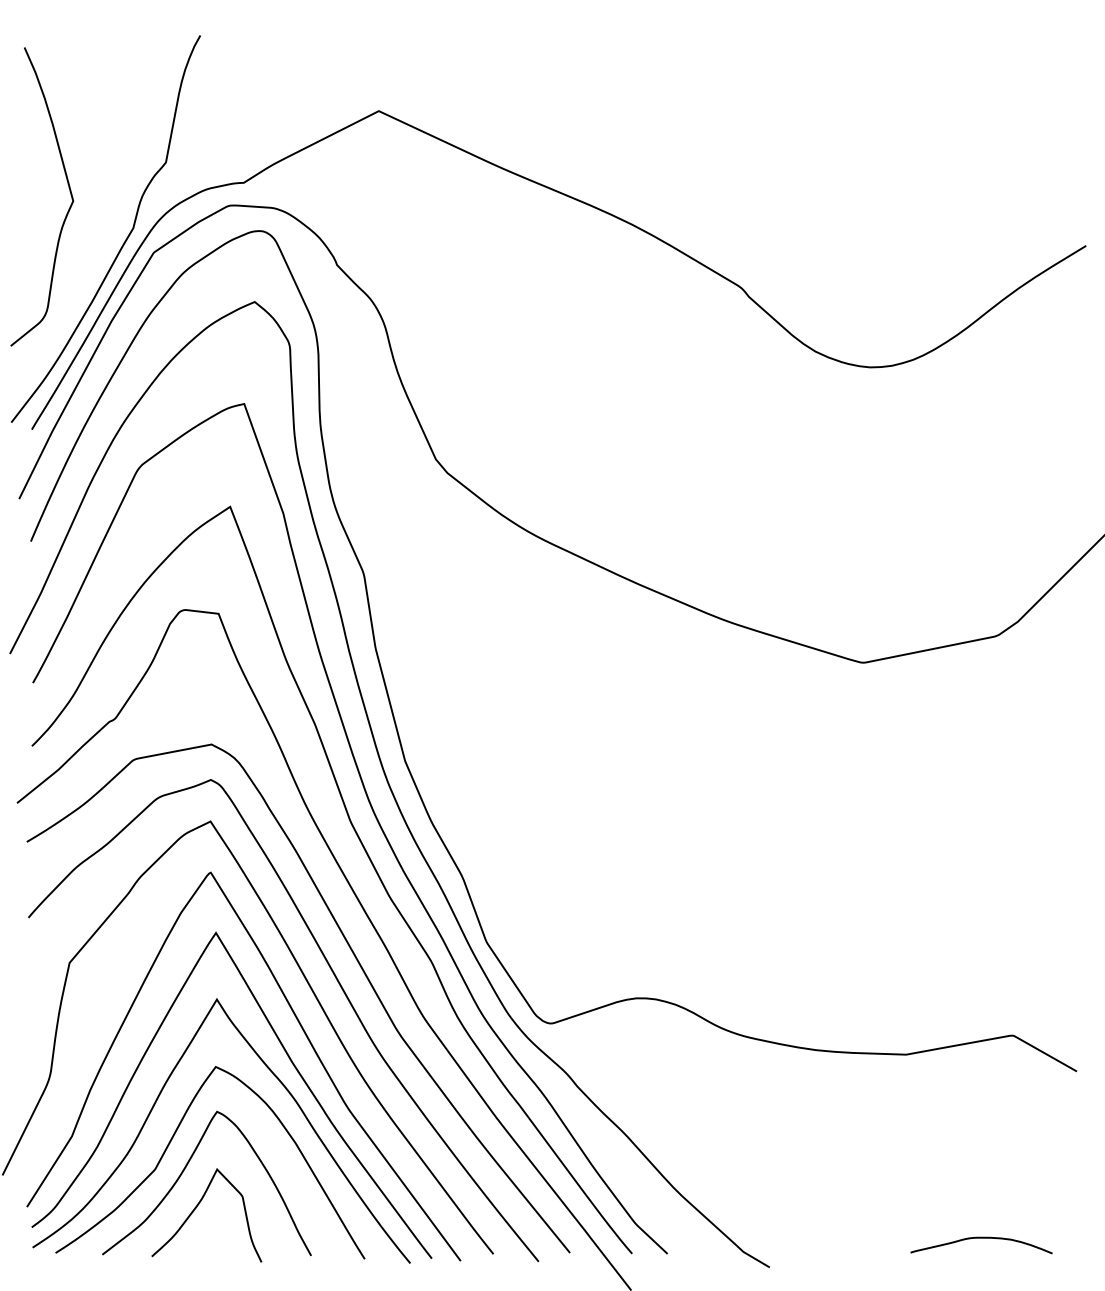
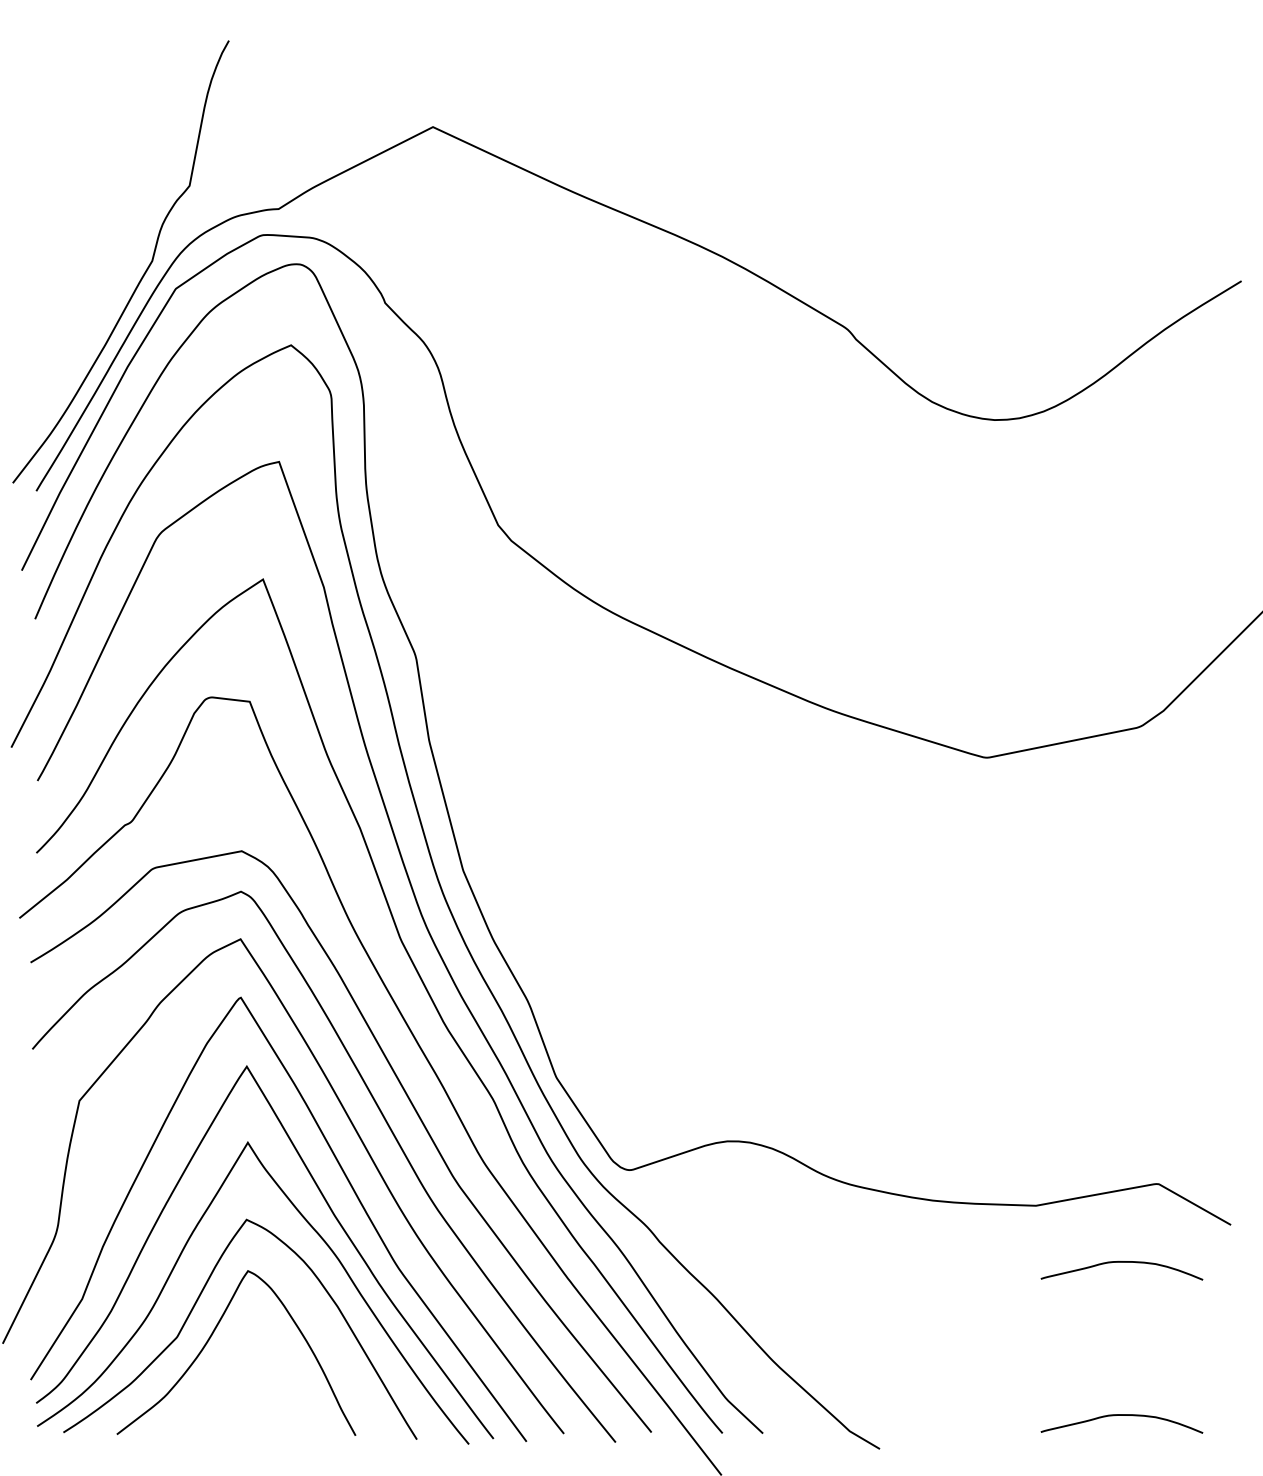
curve: (69, 191) -> (79, 218), removed
curve: (981, 1104) -> (1121, 1262), added
curve: (197, 1207) -> (225, 1380), removed

